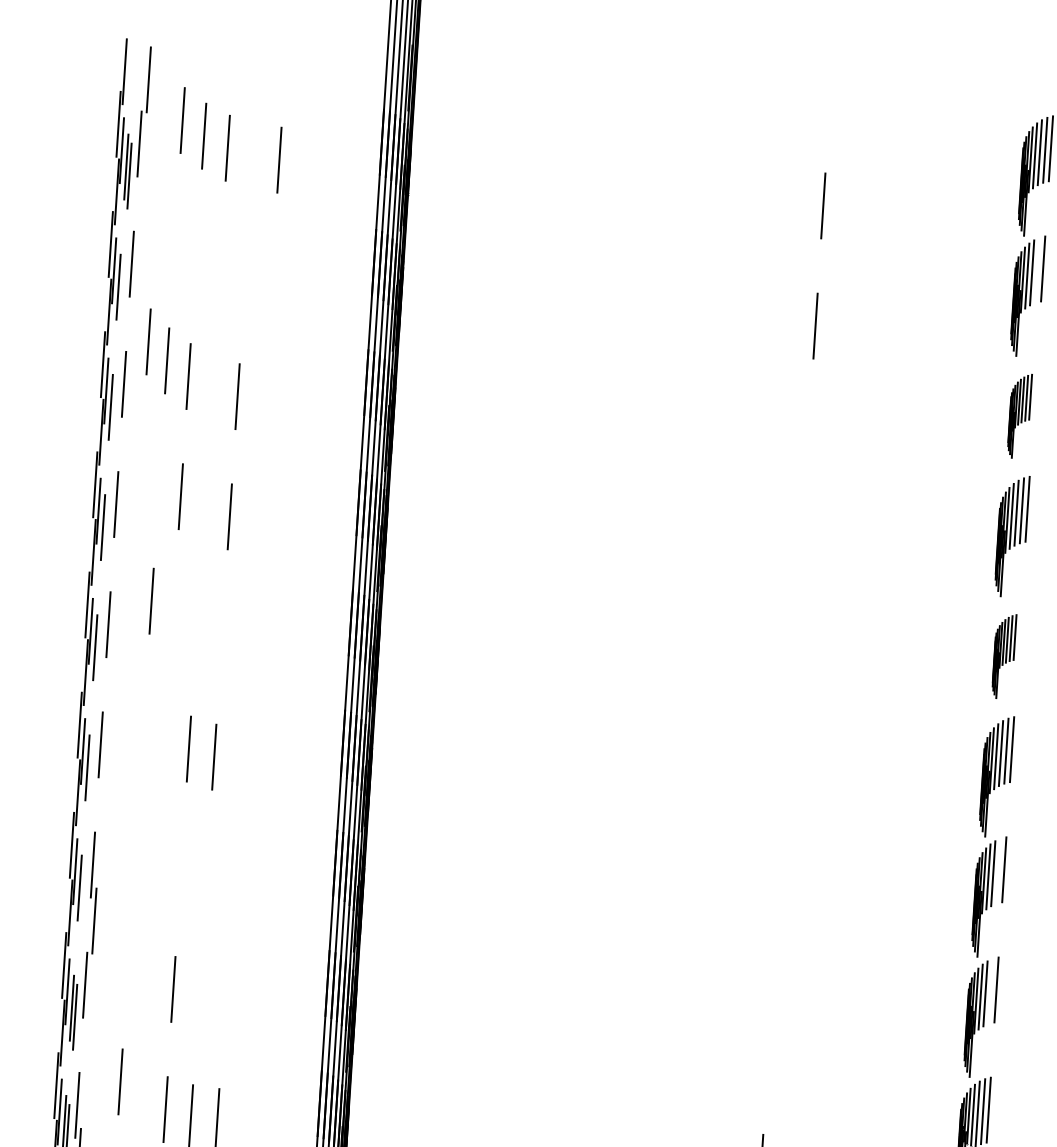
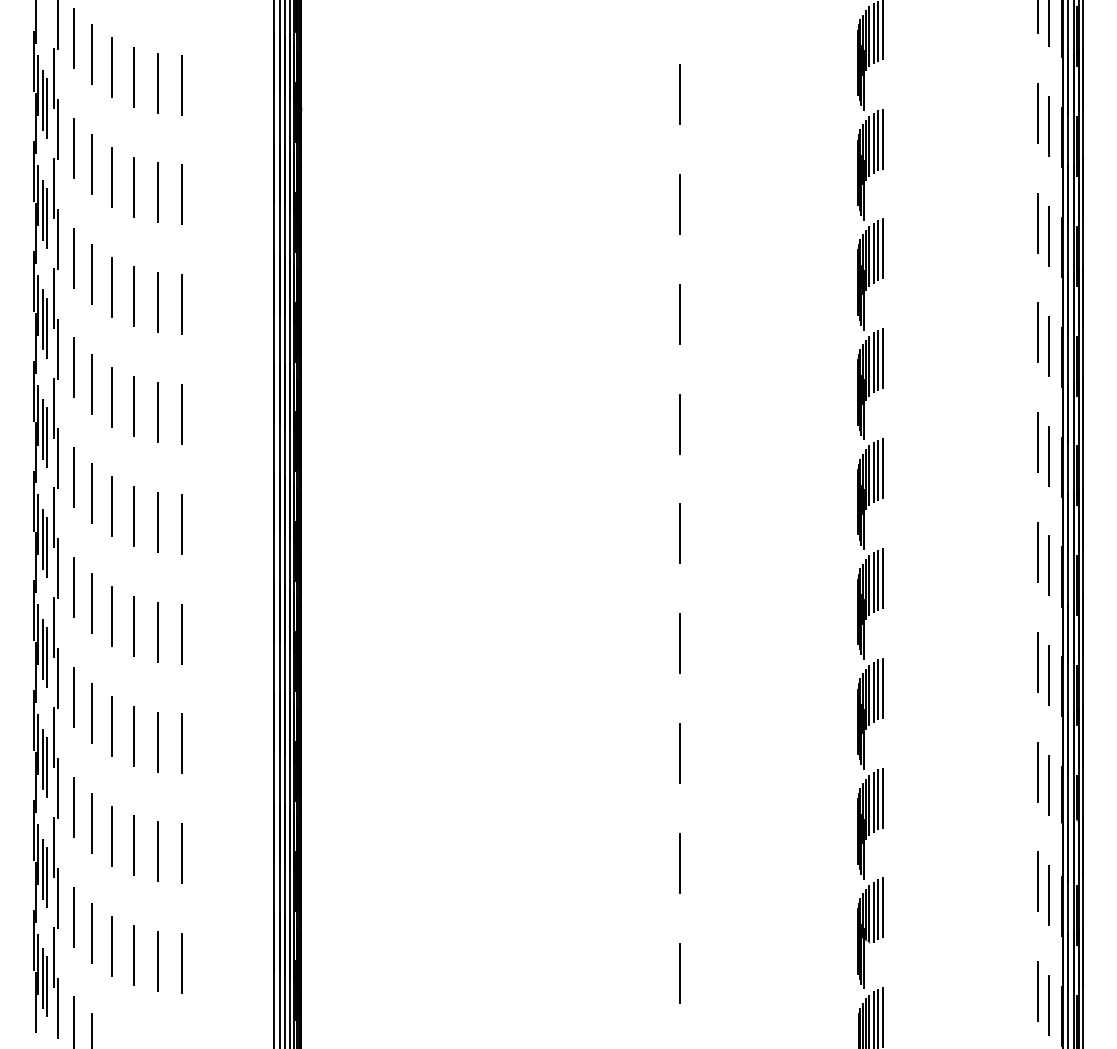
line: (164, 101) -> (73, 38), added
line: (252, 156) -> (157, 83), added
line: (141, 200) -> (58, 129), added
line: (156, 220) -> (73, 147), added
line: (174, 240) -> (91, 164), added
line: (196, 256) -> (112, 177), added
line: (220, 267) -> (134, 186), added
line: (1037, 270) -> (878, 140), added
line: (245, 275) -> (157, 192), added
line: (271, 279) -> (181, 194), added
line: (121, 295) -> (46, 217), added
line: (133, 319) -> (58, 238), added
line: (212, 388) -> (134, 296), added
line: (263, 400) -> (181, 304), added
line: (114, 415) -> (46, 327), added
part: (1019, 416) -> (870, 274), size x1.43
line: (125, 439) -> (58, 348), added
line: (807, 445) -> (679, 313), added
line: (140, 461) -> (73, 367), added
line: (159, 480) -> (91, 383), added
line: (203, 508) -> (133, 406), added
line: (255, 520) -> (181, 414), added
line: (106, 536) -> (46, 437), added
line: (117, 560) -> (58, 458), added
line: (799, 565) -> (679, 423), added
line: (132, 581) -> (73, 477), added
line: (173, 616) -> (112, 506), added
line: (196, 628) -> (134, 516), added
line: (221, 636) -> (157, 521), added
line: (247, 639) -> (181, 523), added
part: (1003, 655) -> (870, 493), size x1.43
line: (98, 656) -> (46, 547), added
line: (110, 680) -> (58, 568), added
line: (792, 686) -> (679, 533), added
line: (125, 702) -> (73, 587), added
line: (143, 721) -> (91, 603), added
line: (165, 736) -> (112, 616), added
line: (240, 760) -> (181, 633), added
line: (90, 775) -> (46, 656), added
line: (102, 800) -> (58, 678), added
line: (784, 806) -> (679, 643), added
line: (117, 821) -> (73, 696), added
line: (135, 841) -> (91, 713), added
line: (158, 857) -> (112, 726), added
line: (180, 869) -> (133, 736), added
line: (998, 870) -> (878, 689), added
line: (206, 876) -> (157, 741), added
line: (232, 880) -> (181, 743), added
line: (82, 896) -> (46, 766), added
line: (776, 926) -> (679, 753), added
line: (109, 941) -> (73, 806), added
line: (128, 960) -> (91, 822), added
line: (150, 976) -> (112, 835), added
line: (991, 991) -> (878, 799), added
line: (198, 997) -> (157, 851), added
line: (224, 1001) -> (181, 853), added
line: (86, 1040) -> (58, 897), added
line: (768, 1046) -> (679, 862), added
line: (101, 1063) -> (73, 917), added
line: (142, 1096) -> (112, 945), added

